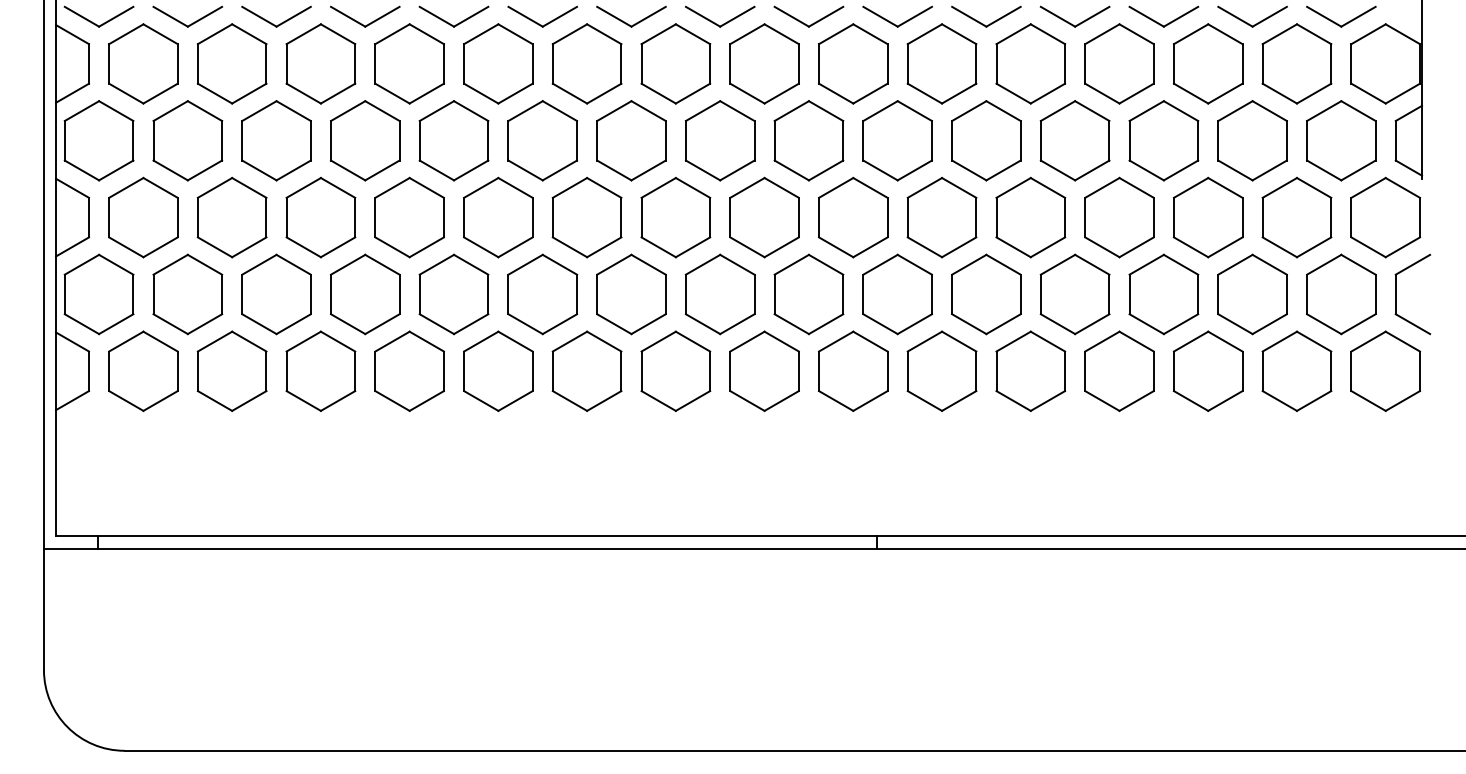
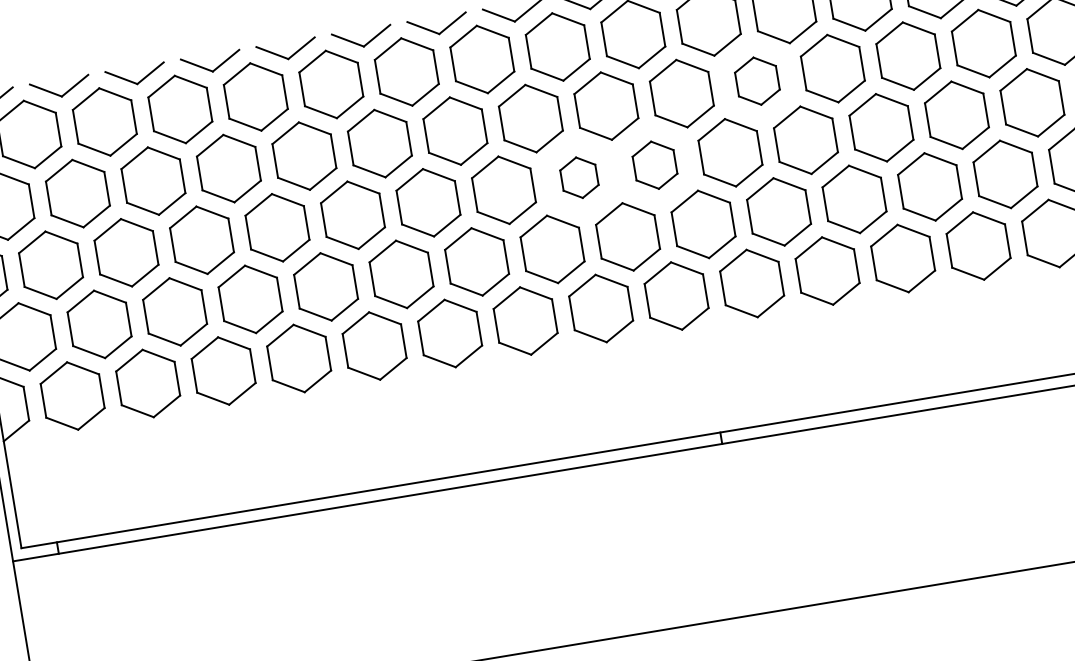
part: (986, 140) -> (757, 80), size x0.7
part: (764, 217) -> (579, 177), size x0.6
part: (853, 217) -> (655, 165), size x0.7

